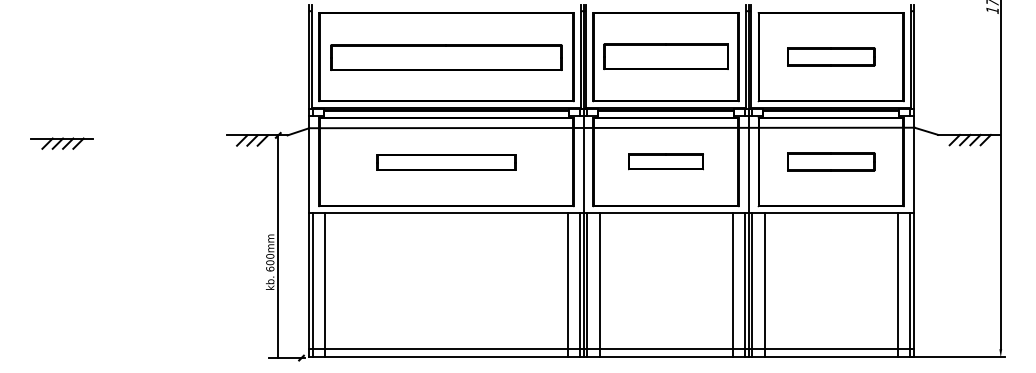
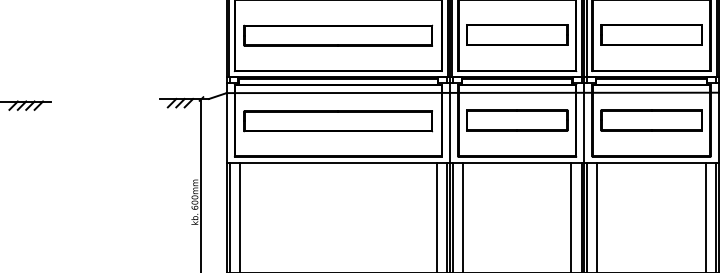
part: (830, 56) -> (651, 34), size x1.43
part: (665, 161) -> (516, 120), size x1.67
part: (830, 161) -> (651, 120), size x1.43
part: (446, 162) -> (338, 121), size x1.67

